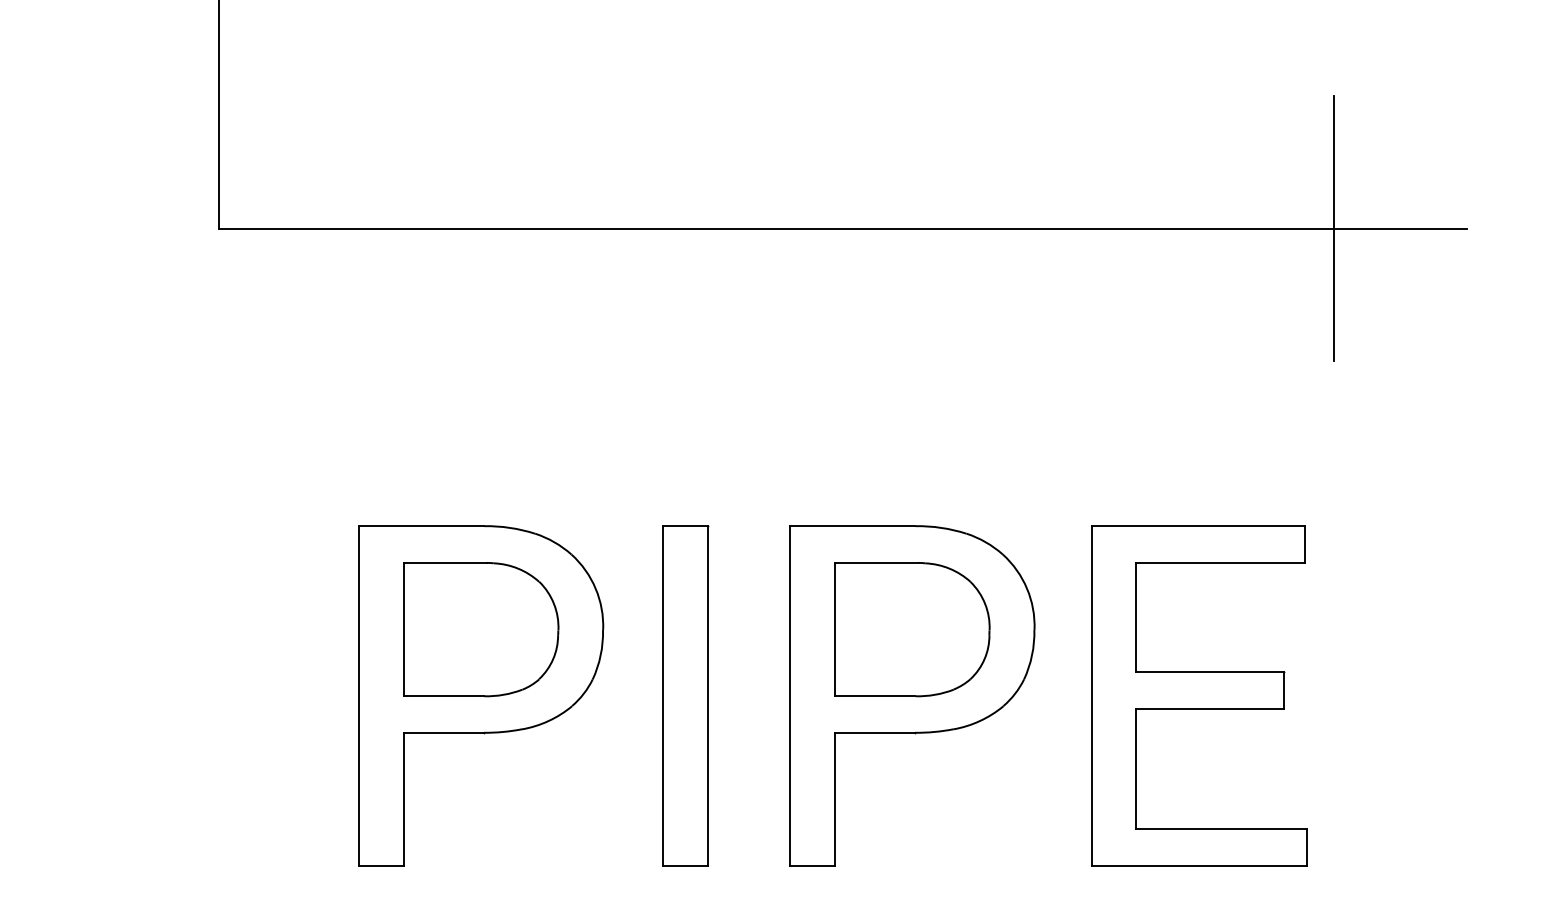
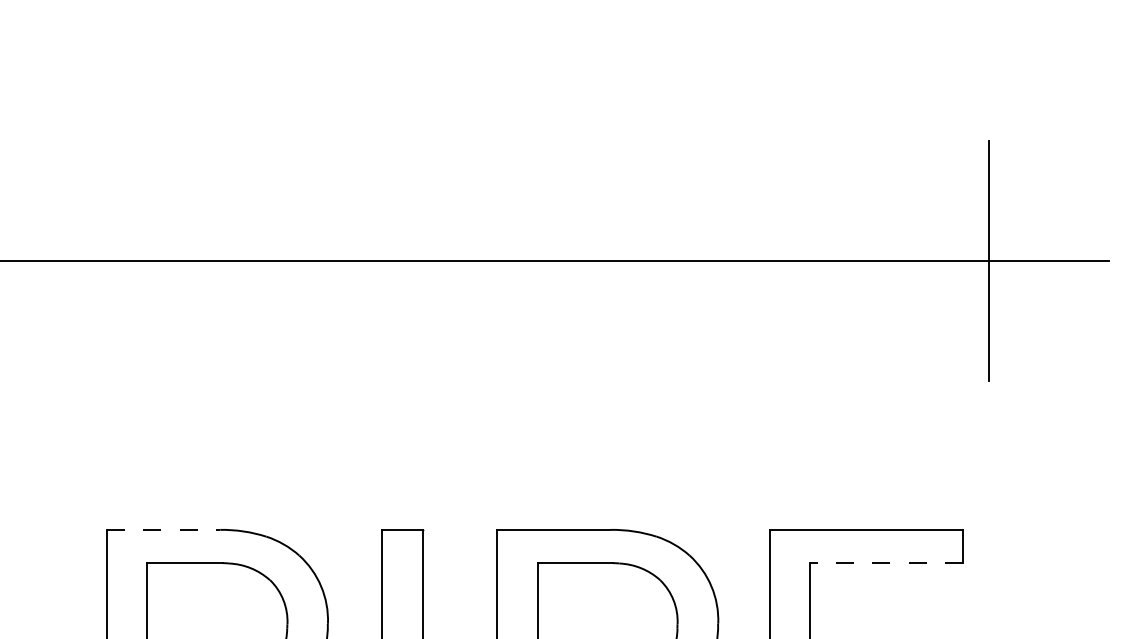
line: (421, 526) -> (163, 530), solid -> dashed
line: (1220, 563) -> (886, 563), solid -> dashed

